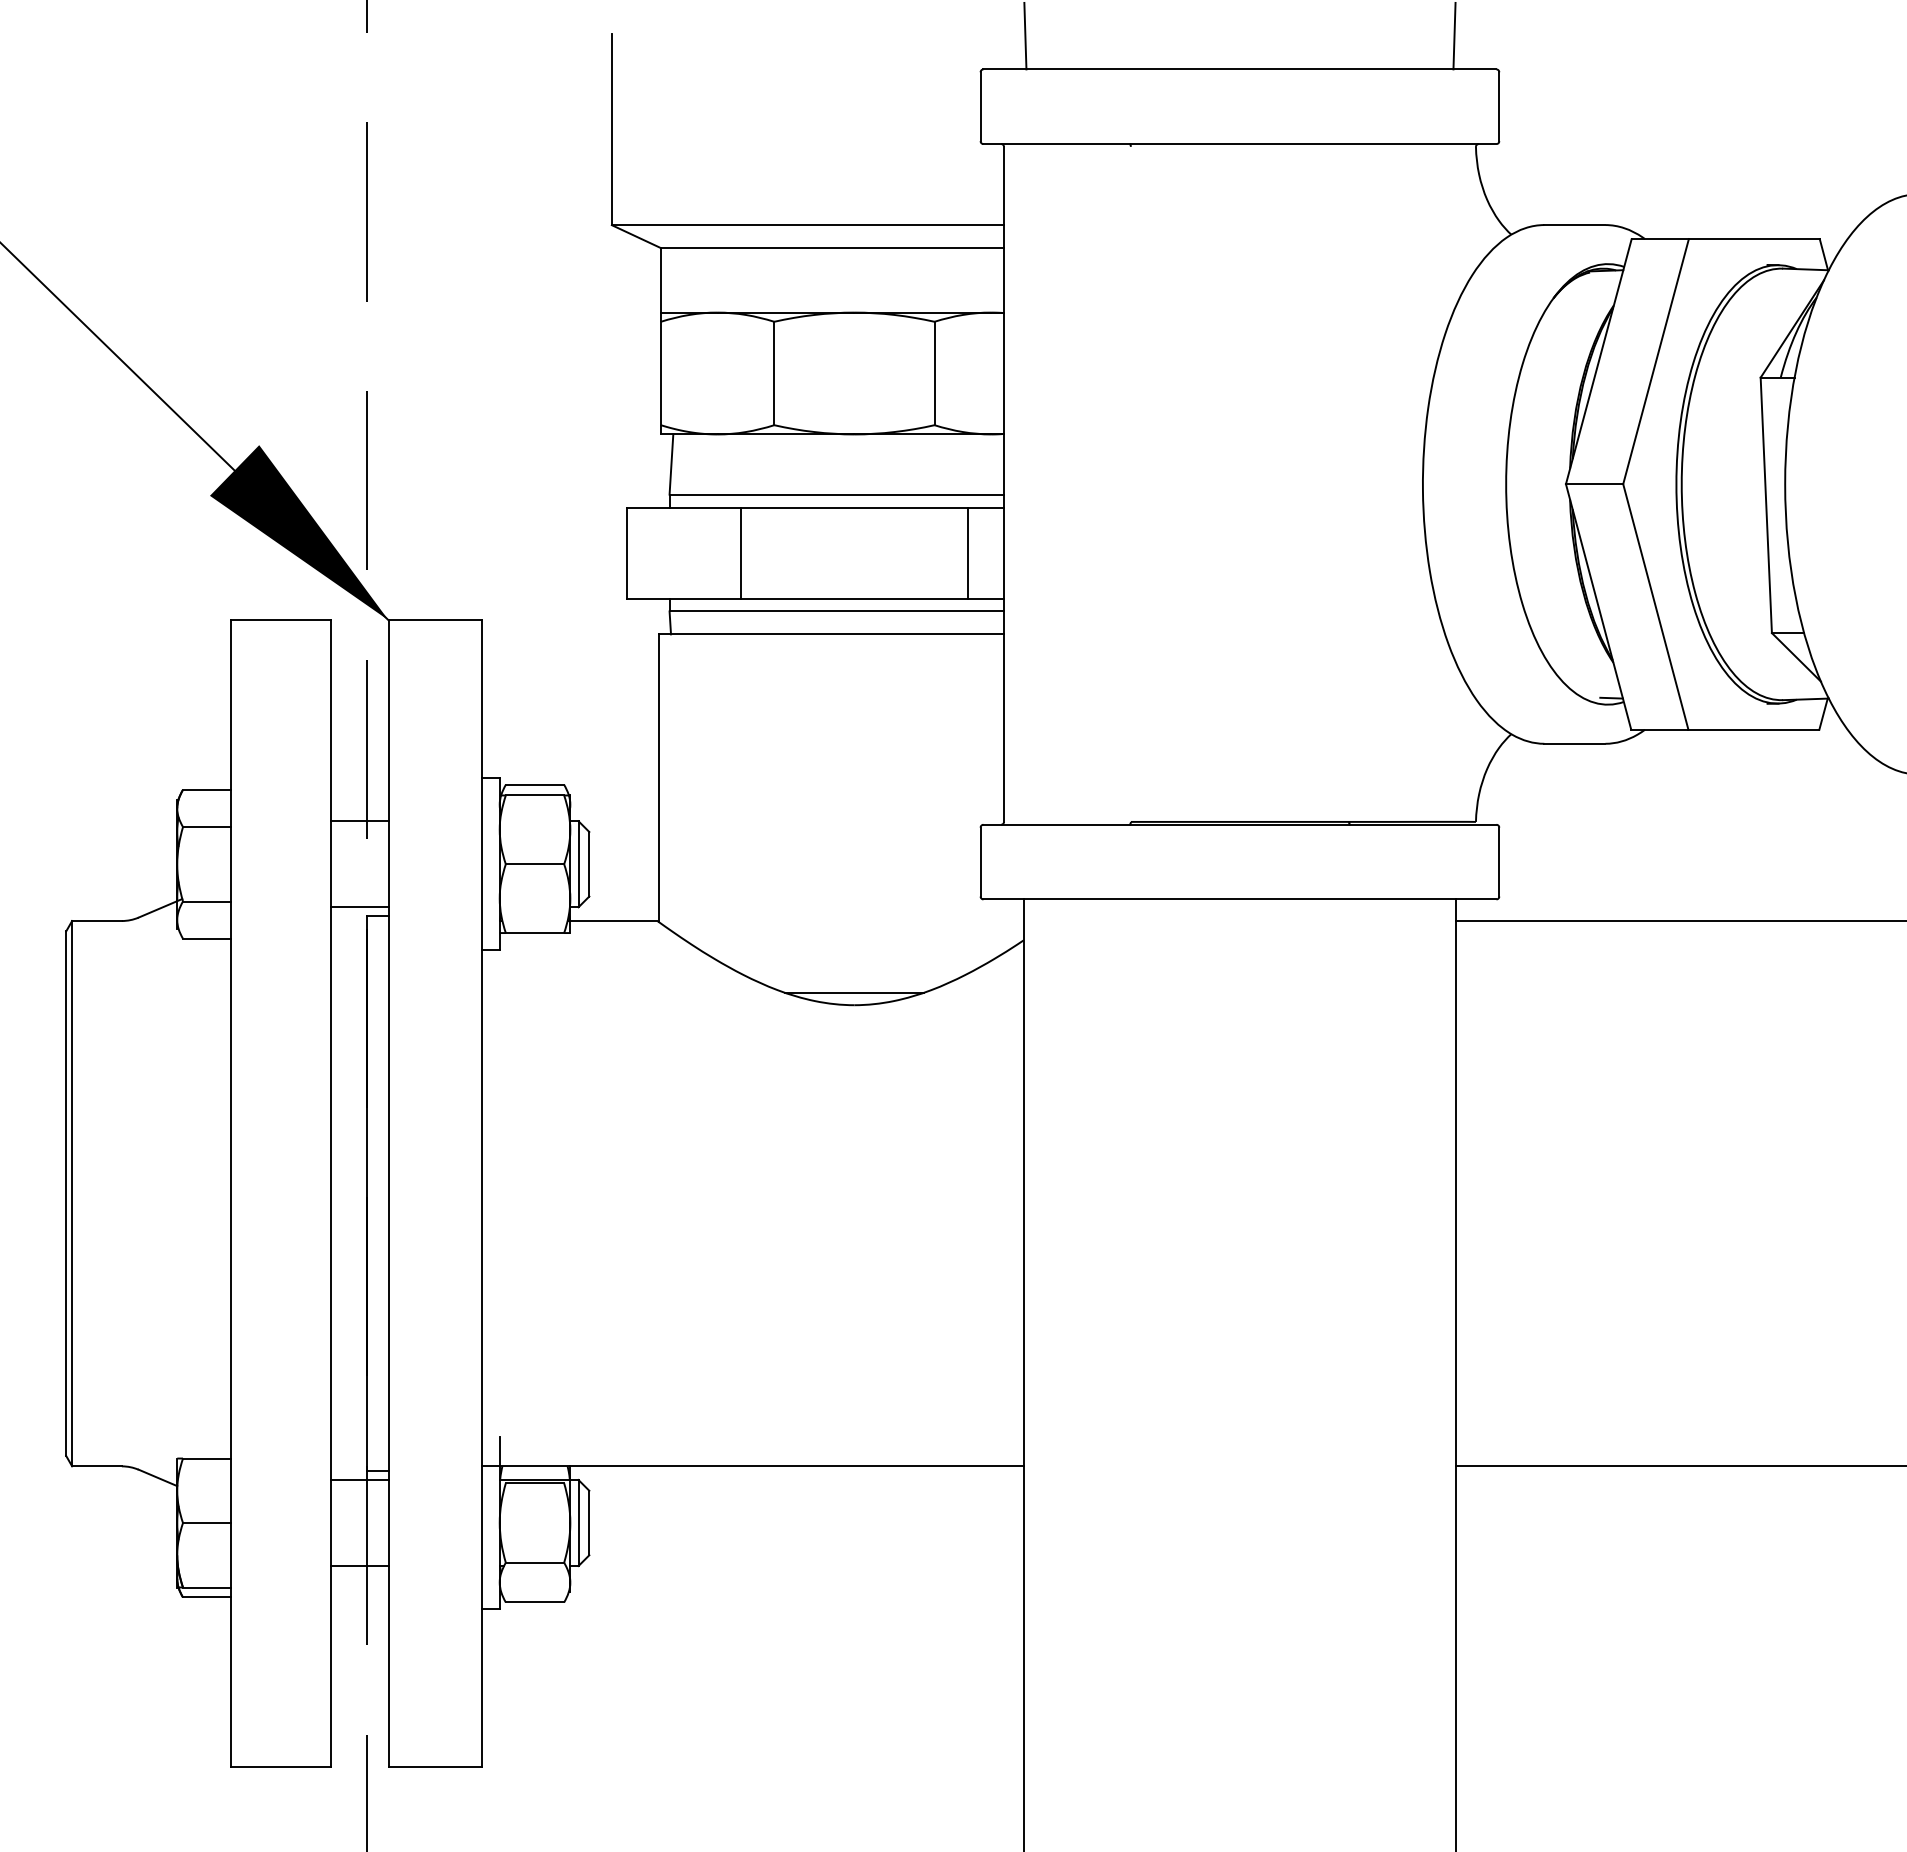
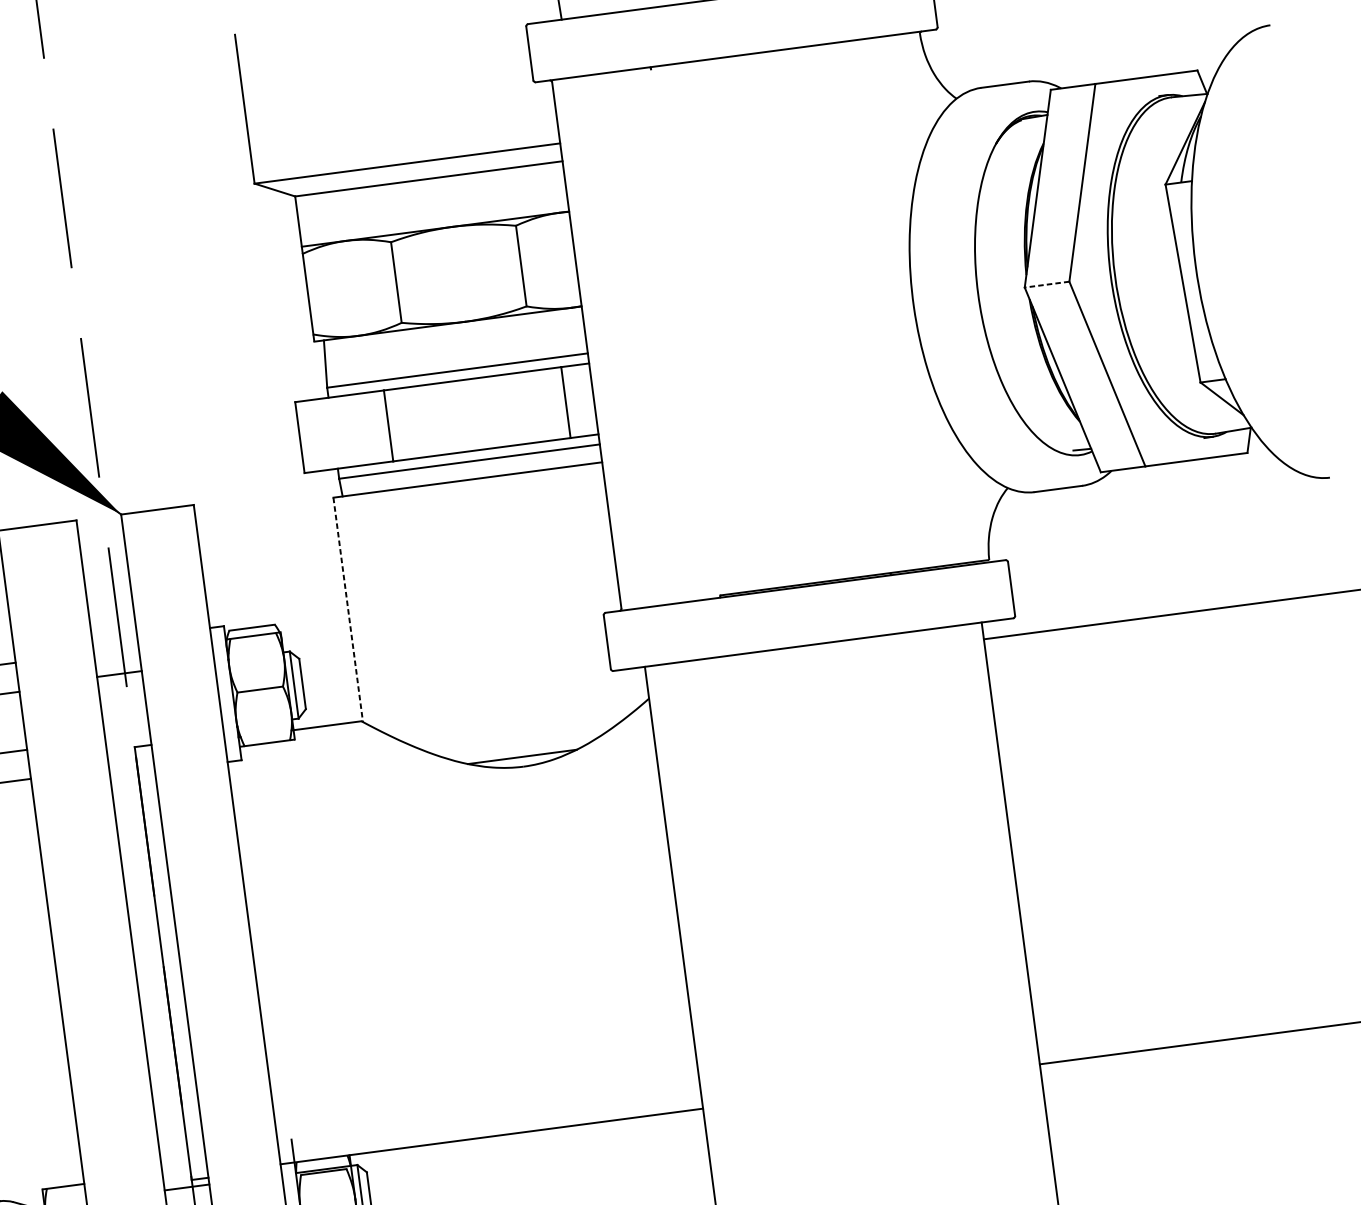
line: (1594, 484) -> (1047, 284), solid -> dashed
line: (659, 778) -> (348, 609), solid -> dashed
line: (359, 907) -> (127, 741), removed

